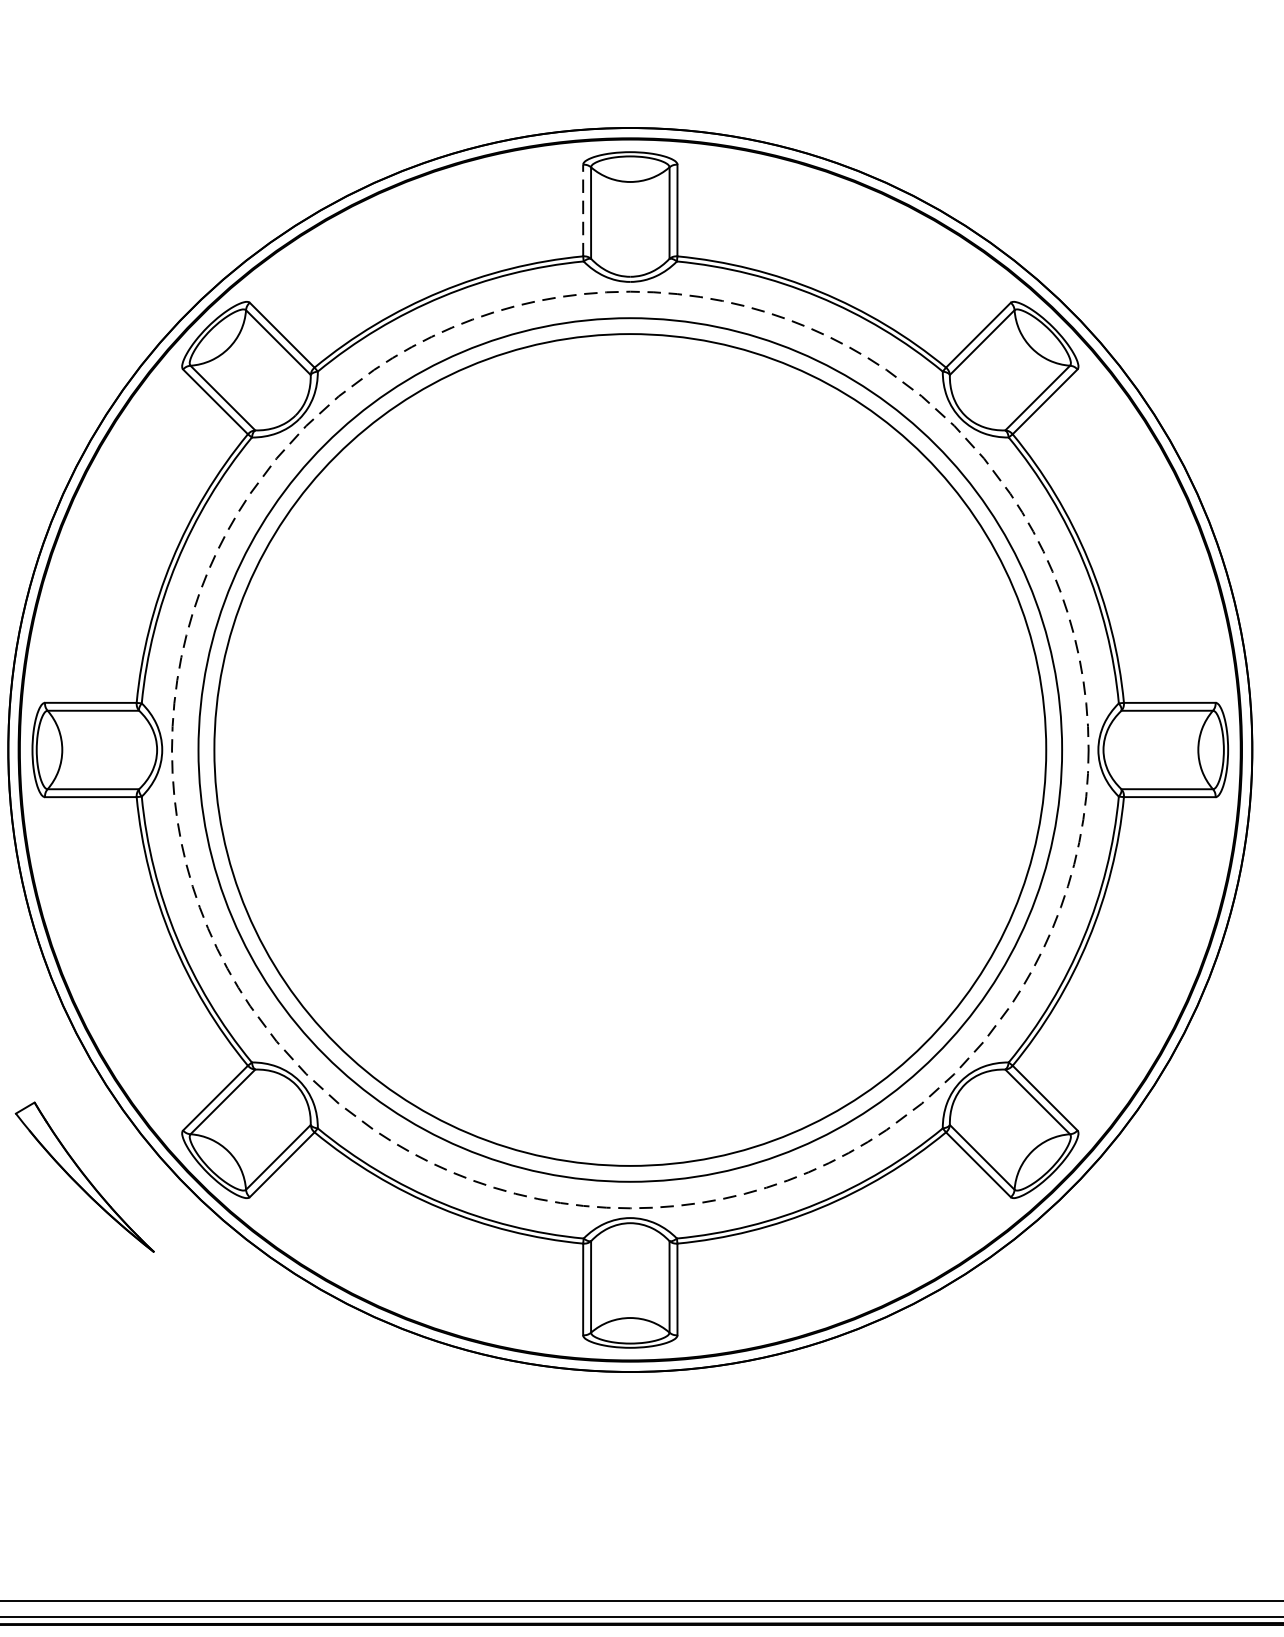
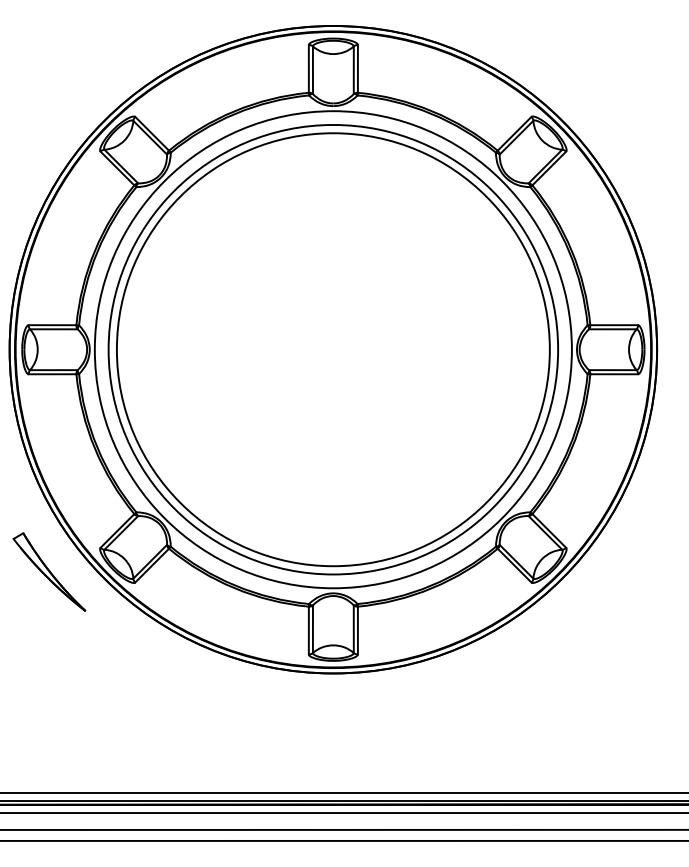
line: (582, 209) -> (308, 68), dashed -> solid
circle: (628, 749) -> (332, 349), dashed -> solid

